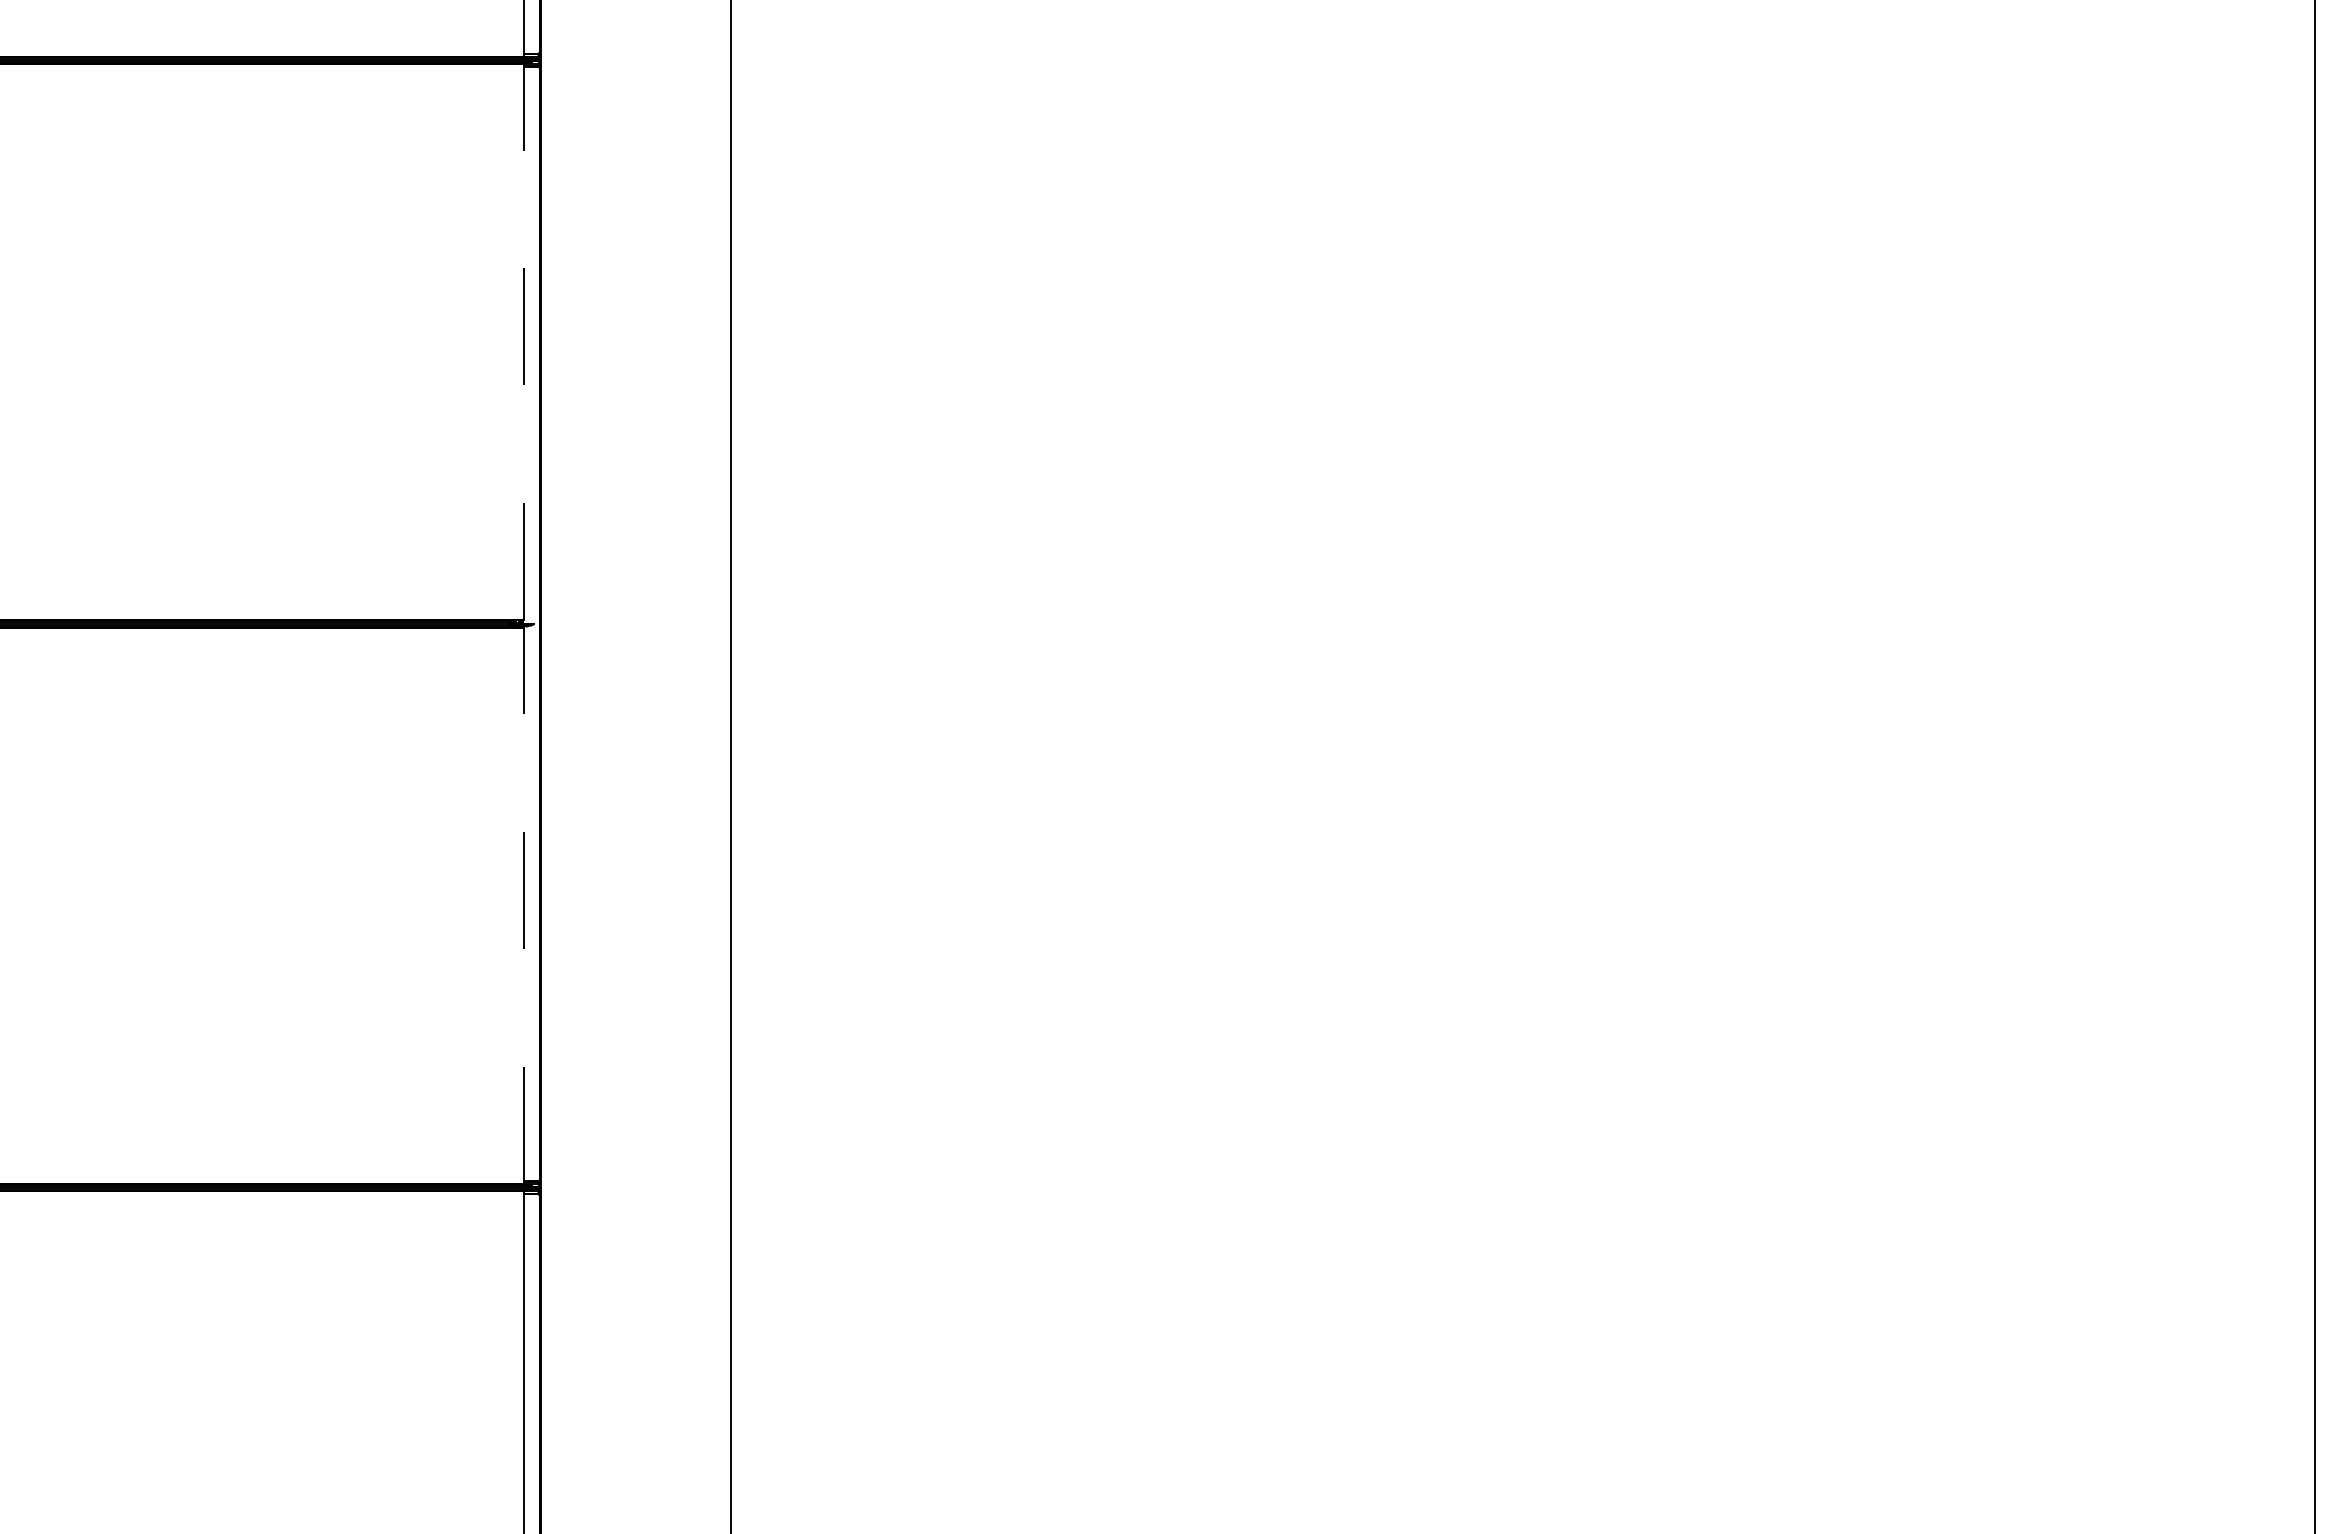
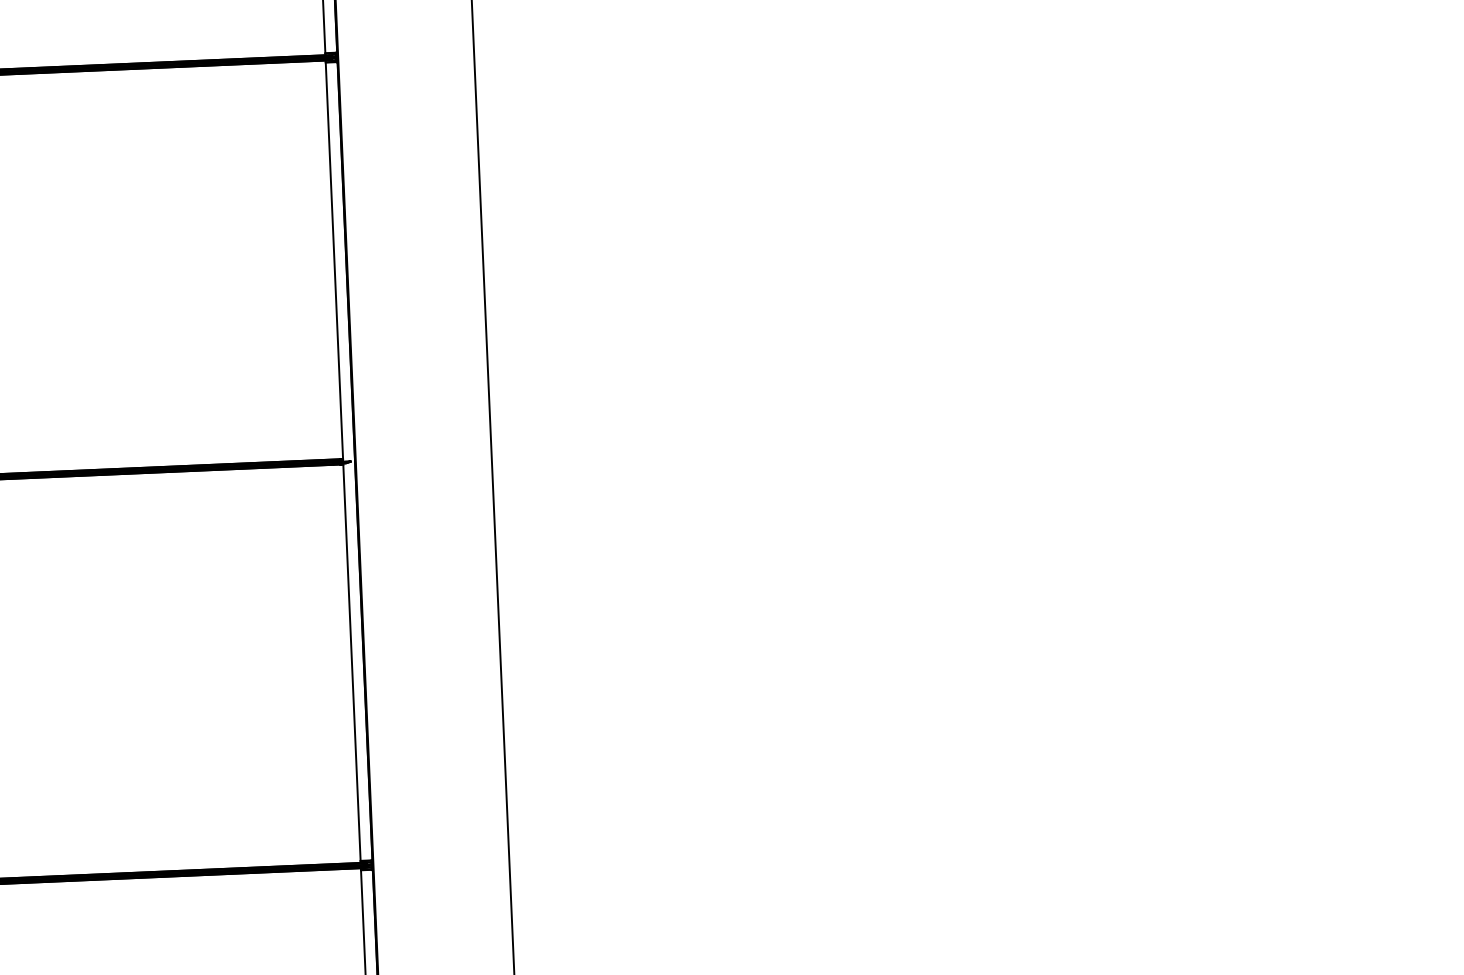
line: (523, 341) -> (334, 259), dashed -> solid
line: (523, 905) -> (351, 663), dashed -> solid

